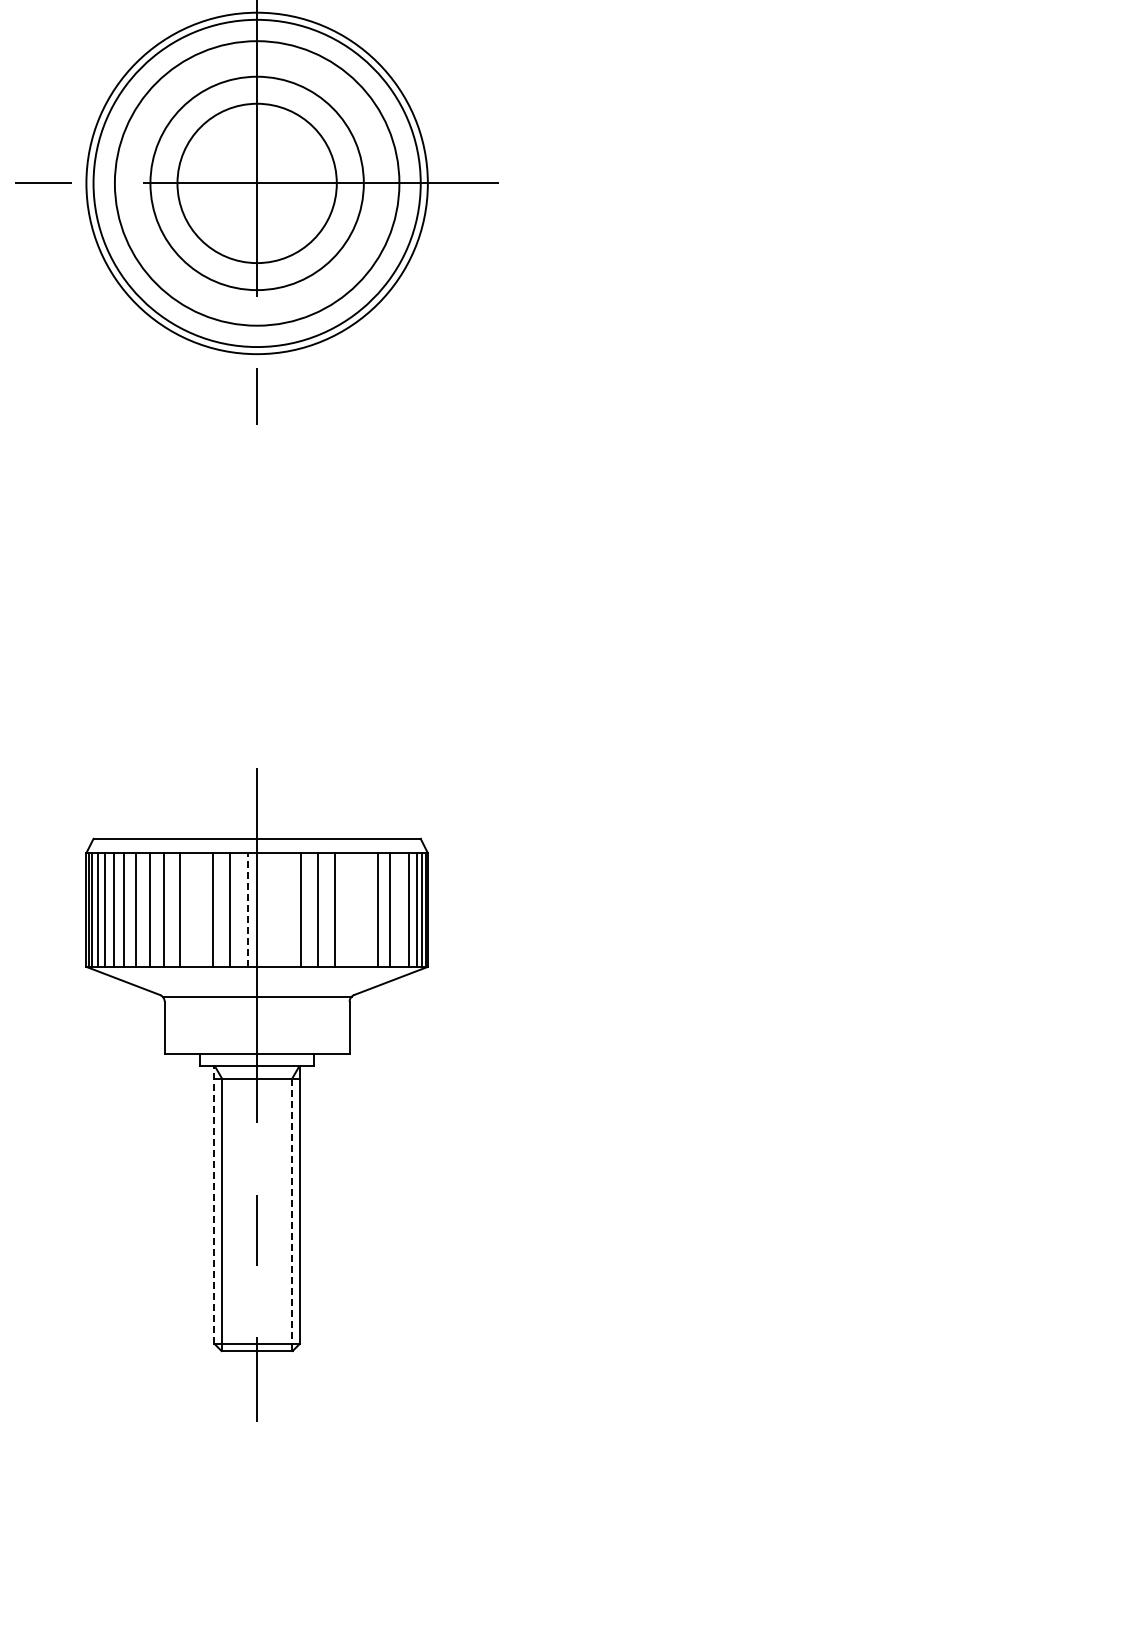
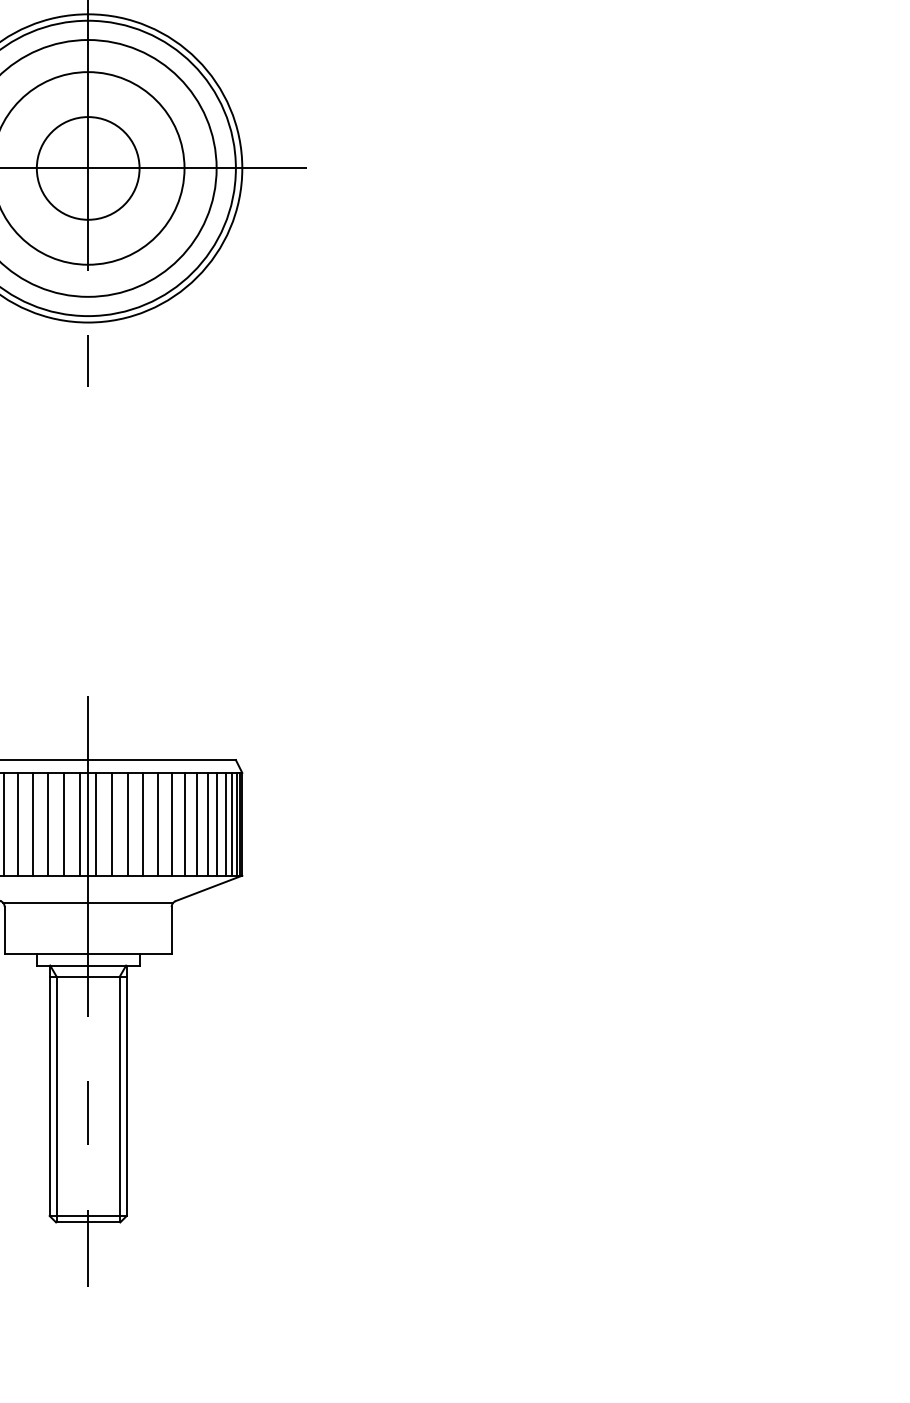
circle: (257, 183) -> (88, 168), size x0.71
line: (195, 909) -> (32, 823), added
line: (266, 909) -> (96, 823), added
line: (283, 909) -> (112, 823), added
line: (350, 909) -> (172, 823), added
line: (364, 909) -> (185, 823), added
line: (400, 909) -> (217, 823), added
line: (248, 910) -> (80, 824), dashed -> solid
line: (214, 1205) -> (49, 1091), dashed -> solid
line: (292, 1215) -> (120, 1100), dashed -> solid

